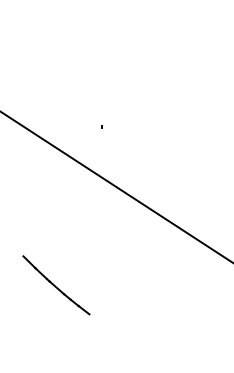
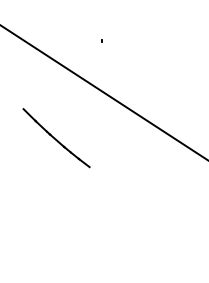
part: (56, 285) -> (56, 138), moved

